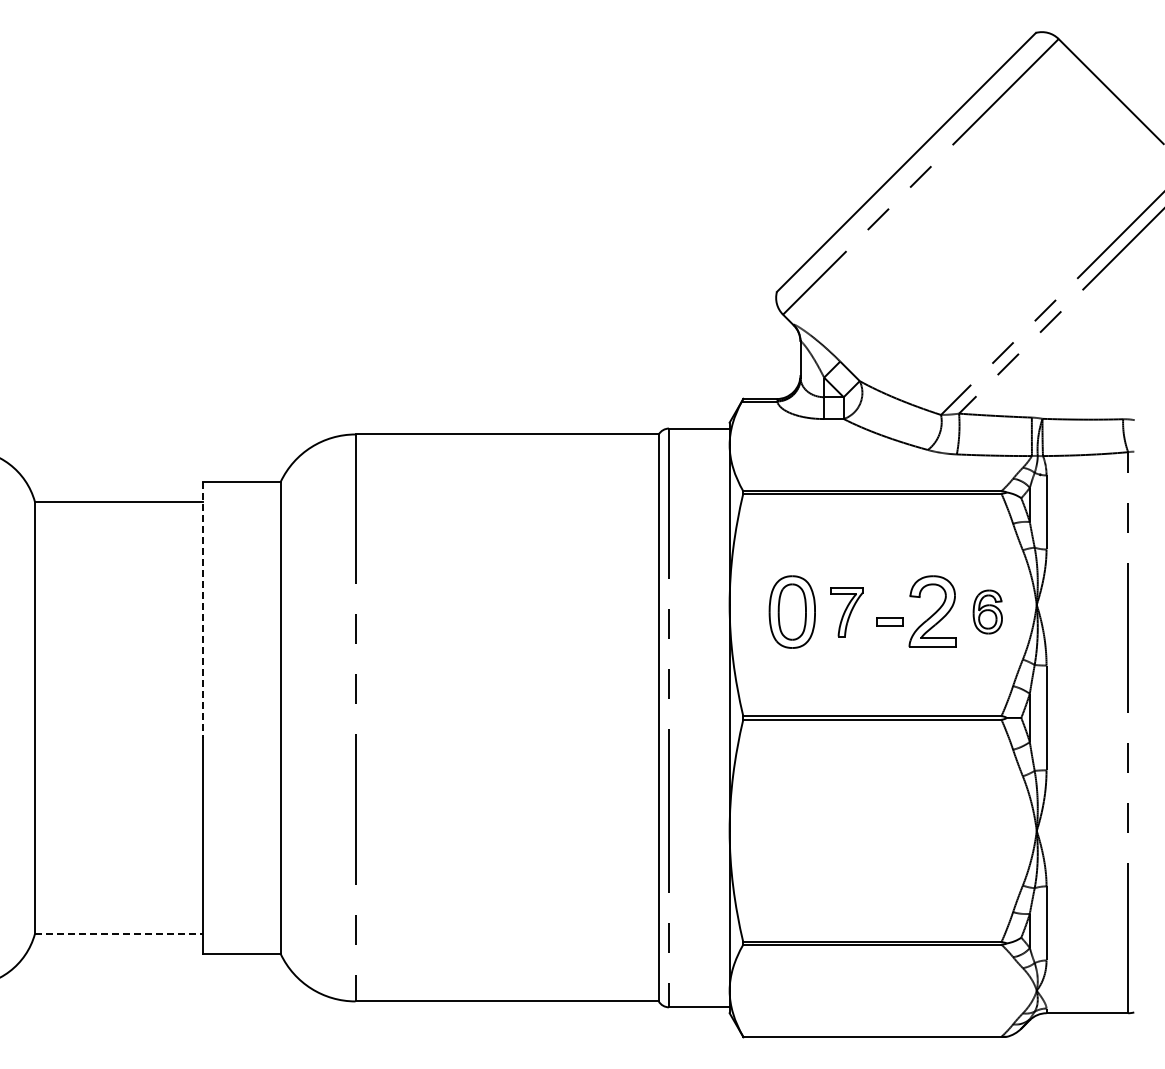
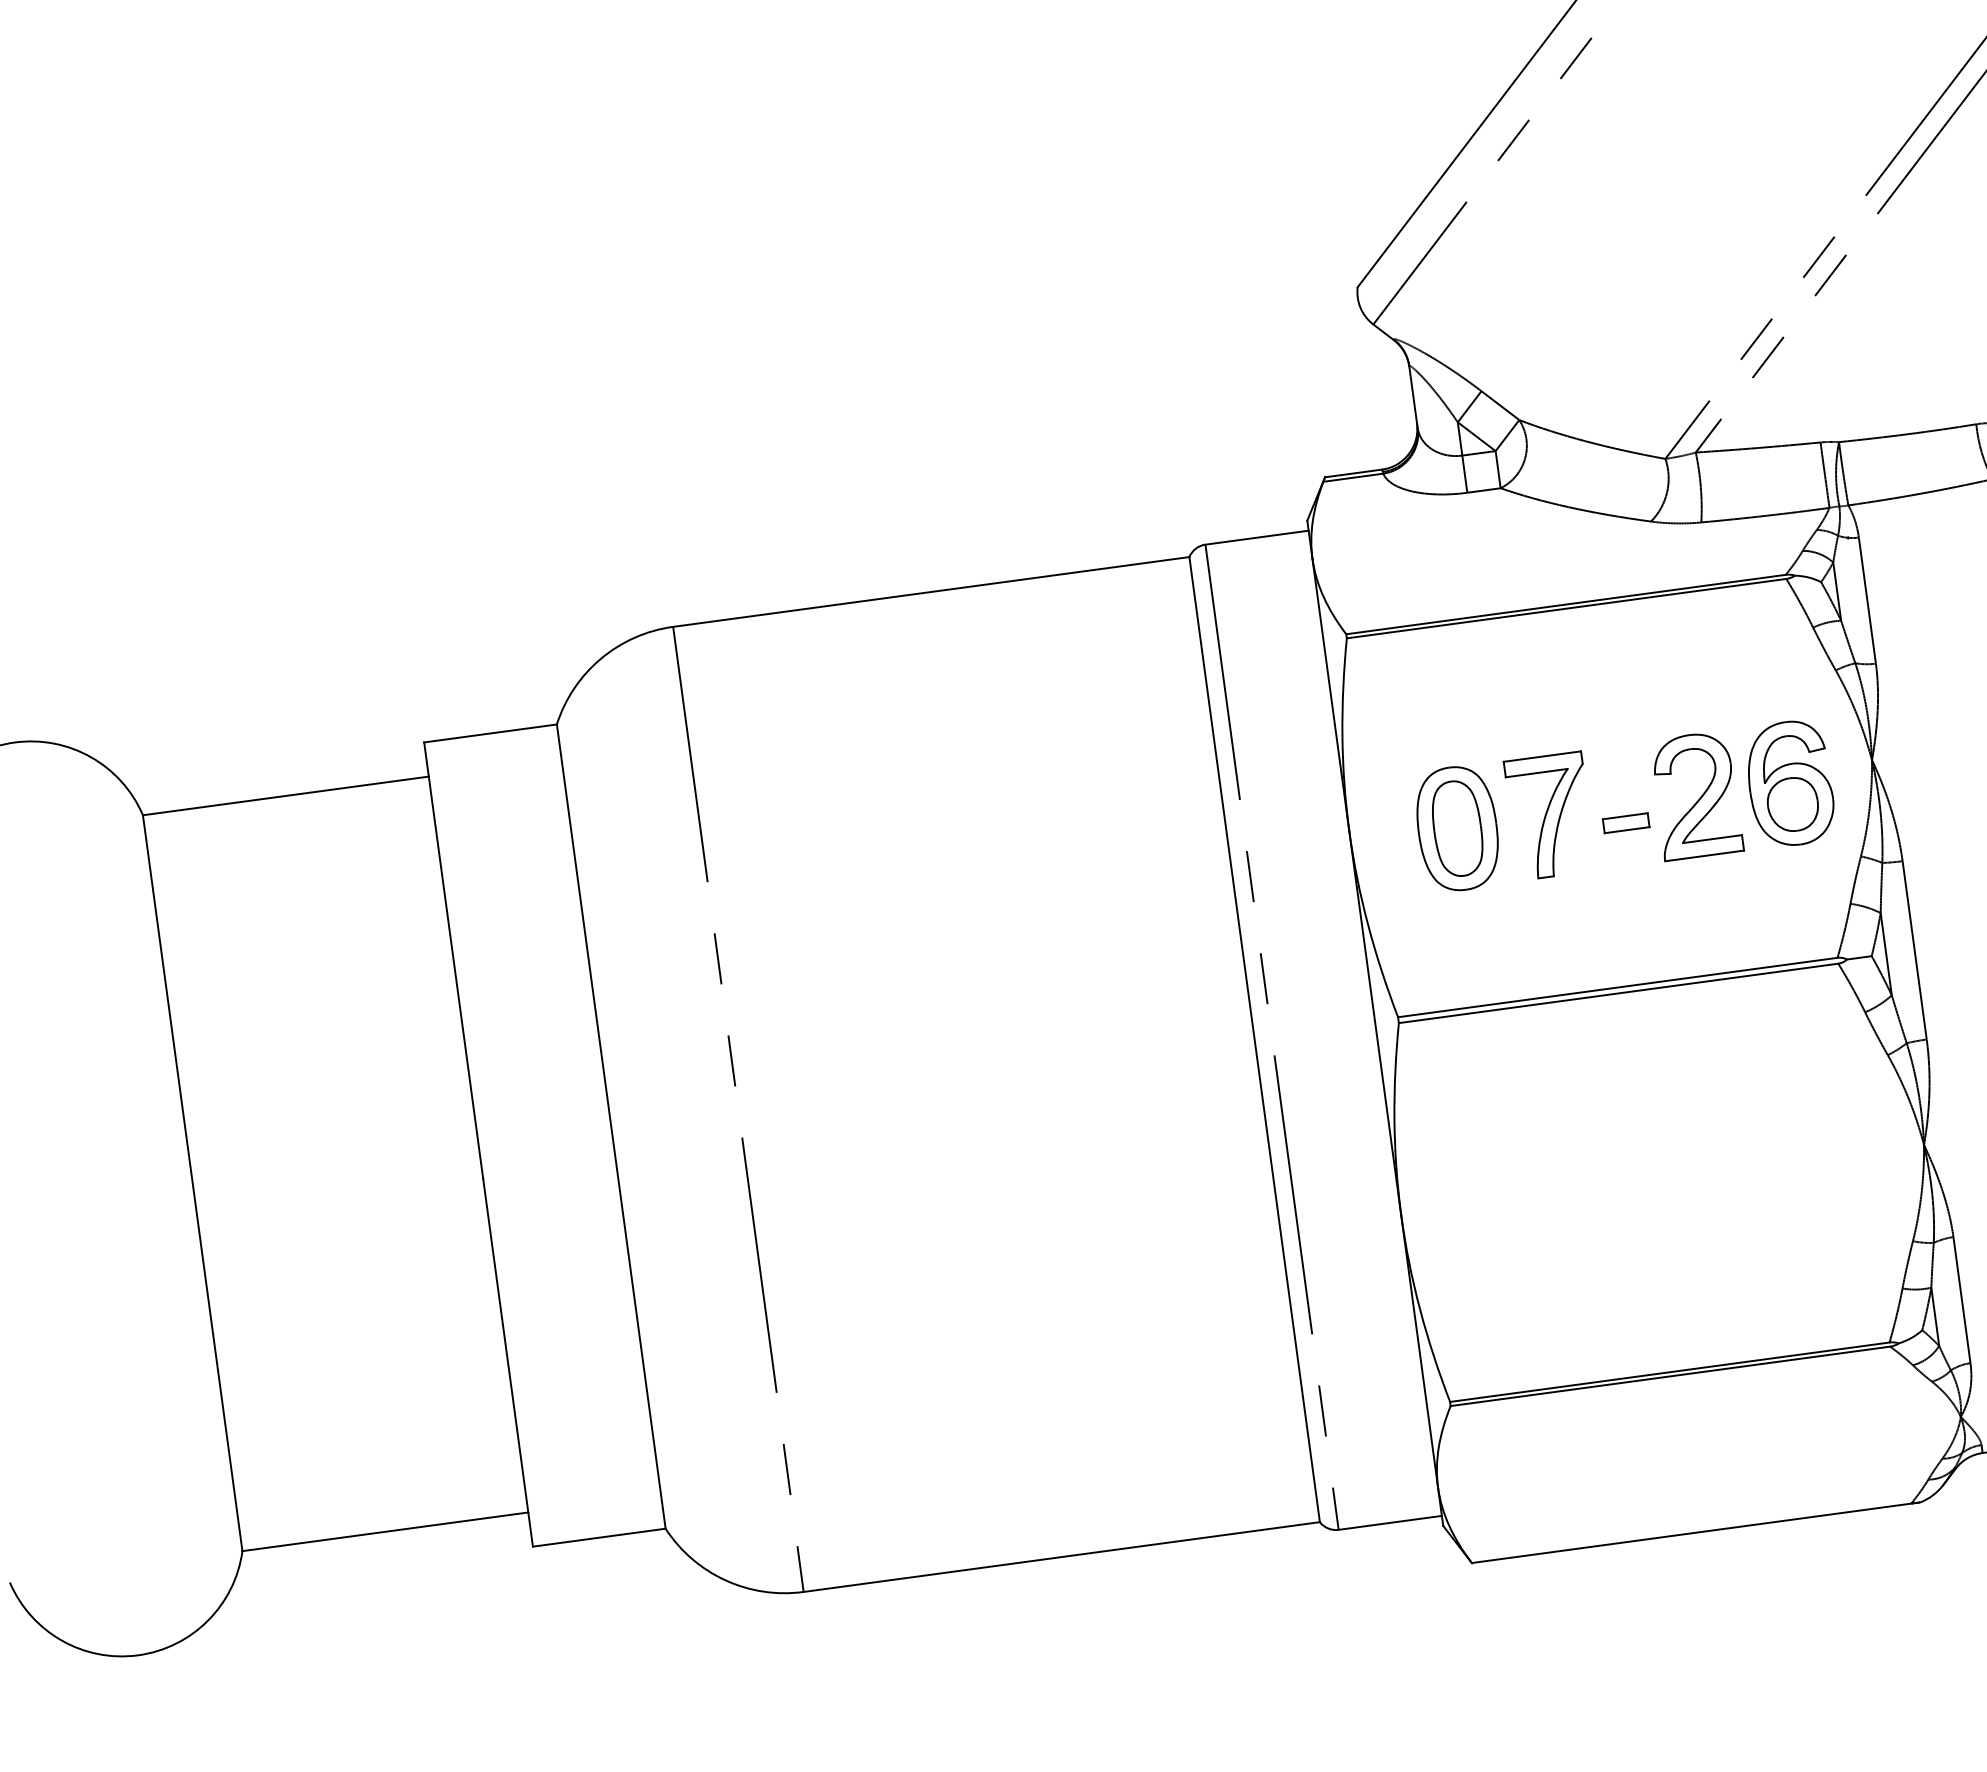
line: (202, 610) -> (453, 961), dashed -> solid
part: (846, 611) -> (1549, 815), size x1.43
part: (987, 611) -> (1789, 782), size x1.67
line: (118, 934) -> (384, 1532), dashed -> solid

